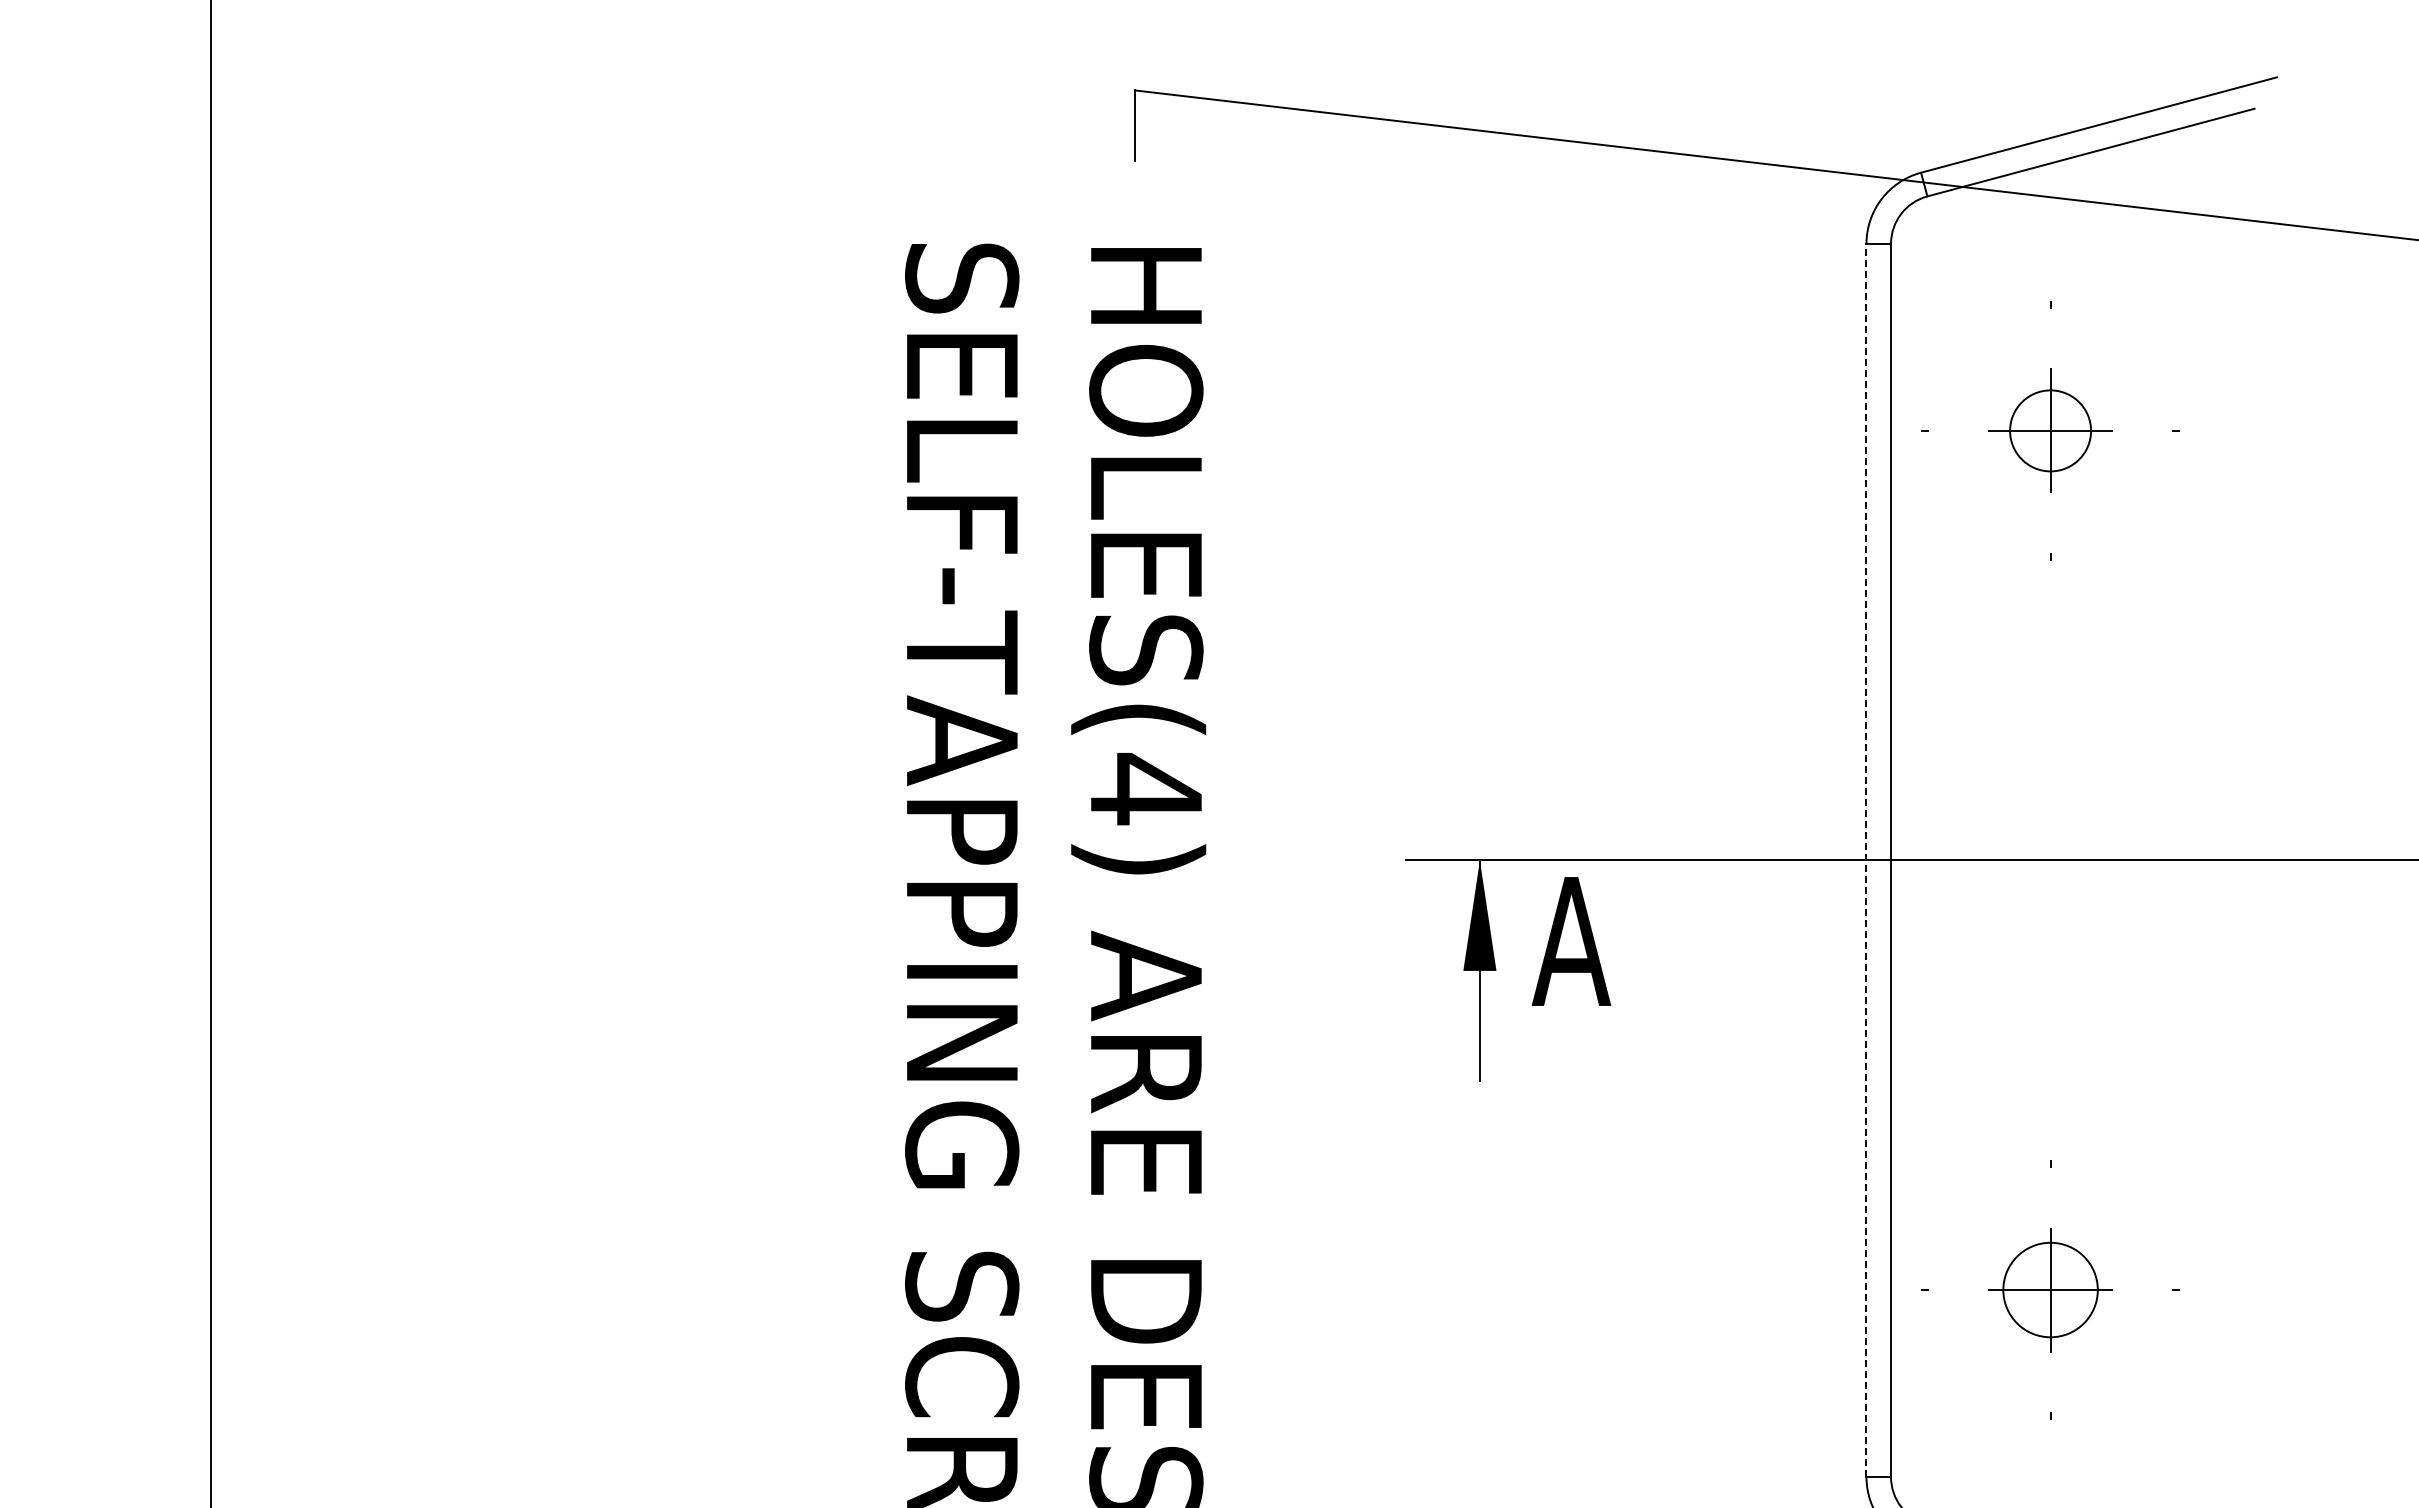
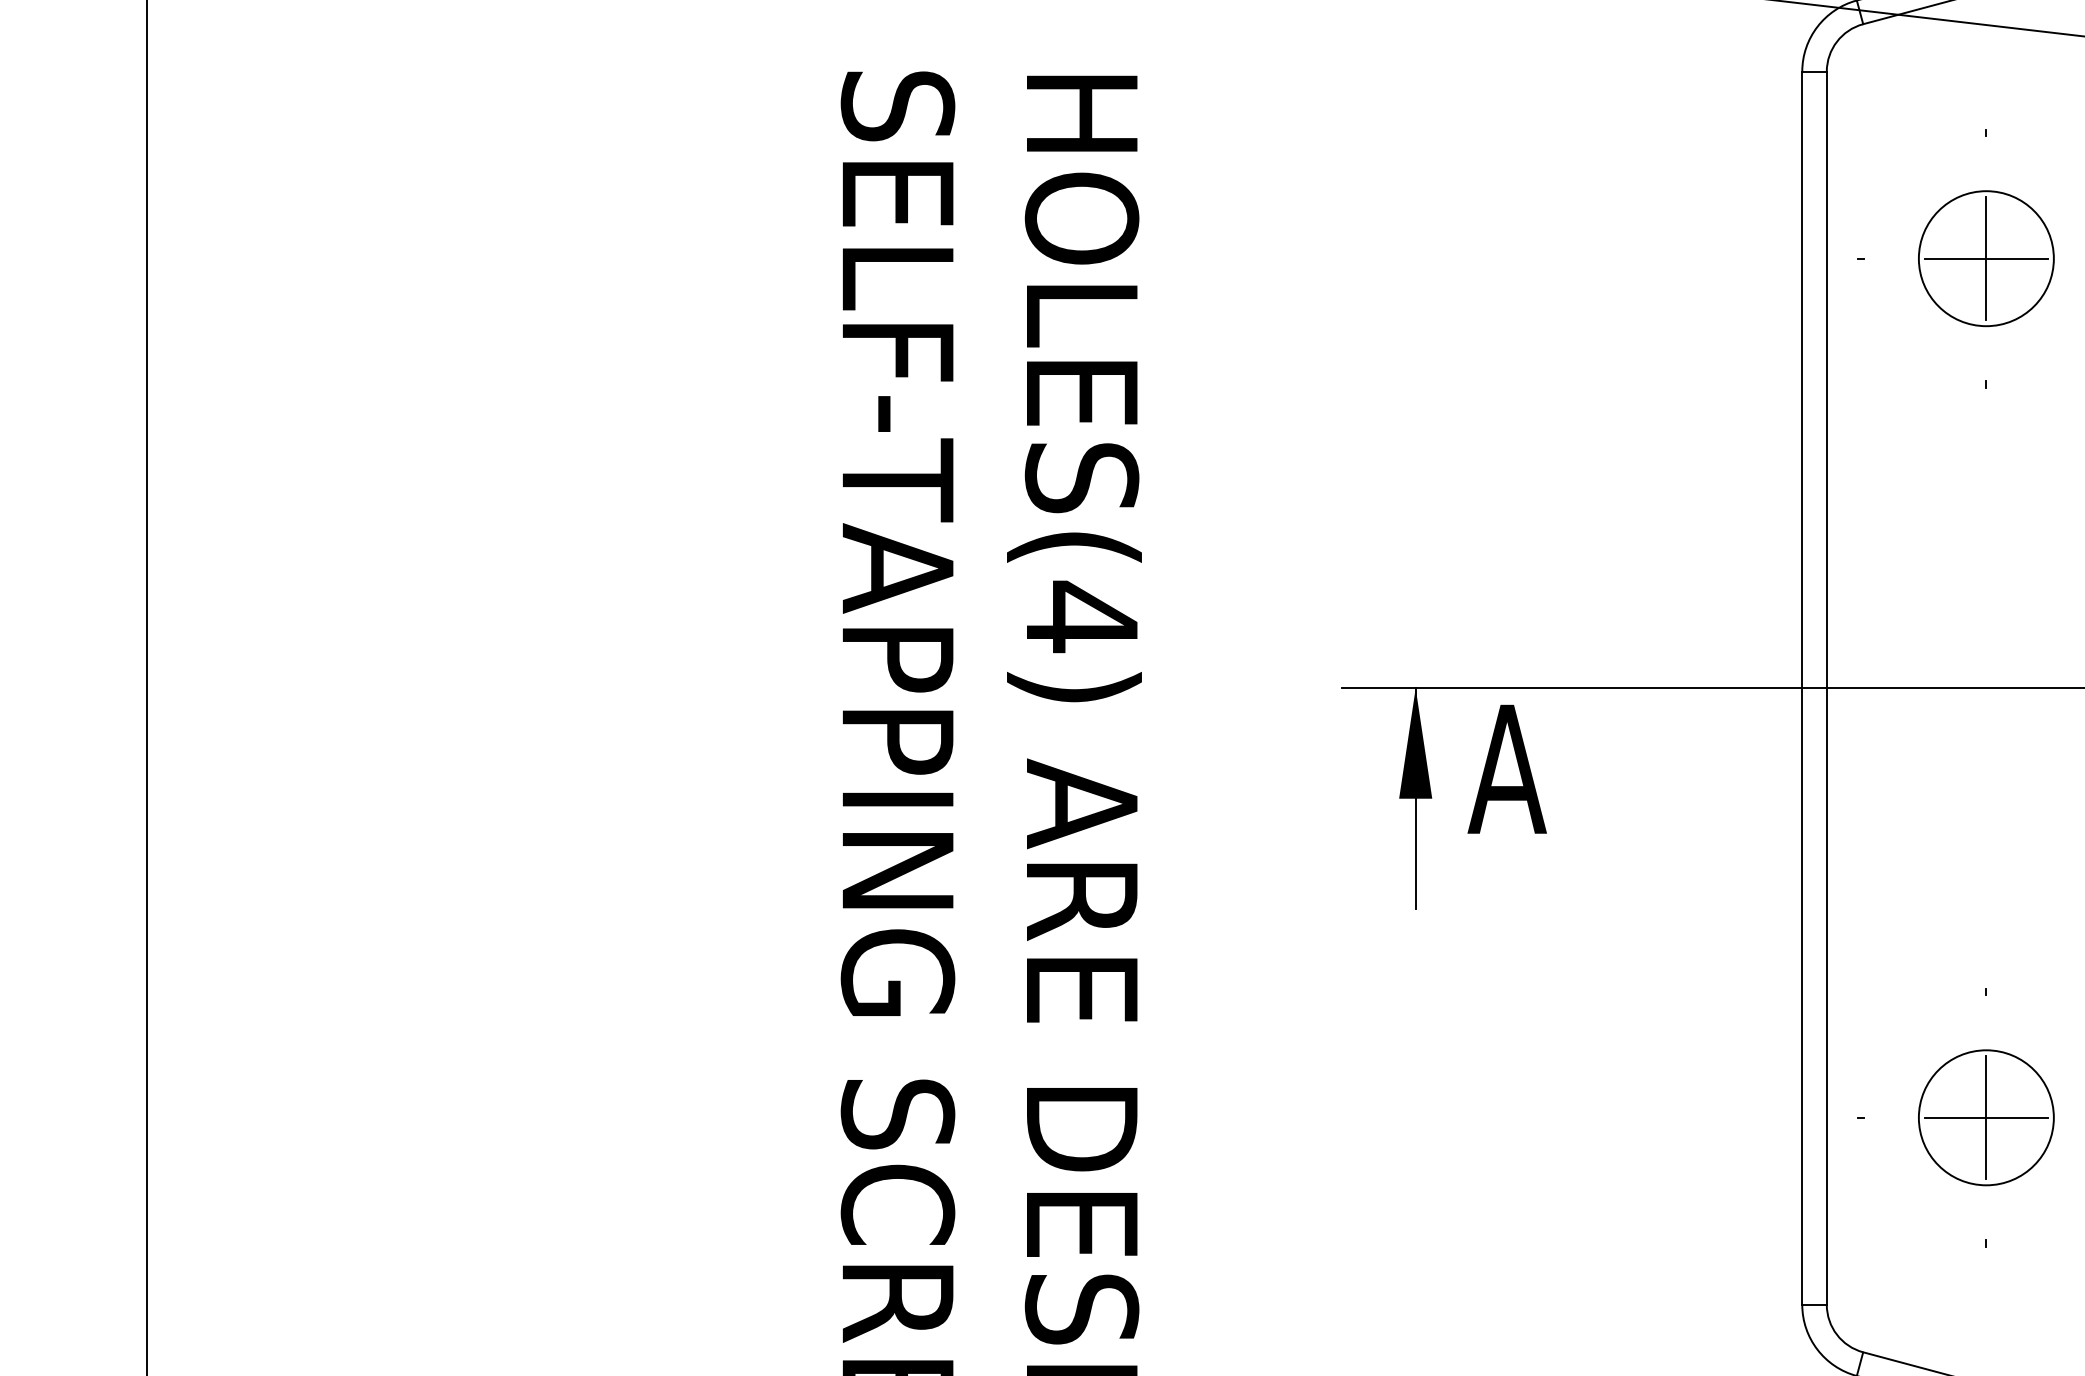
circle: (2050, 430) -> (1986, 258), size x1.67
line: (1866, 860) -> (1802, 688), dashed -> solid
circle: (2050, 1289) -> (1986, 1117), size x1.43

